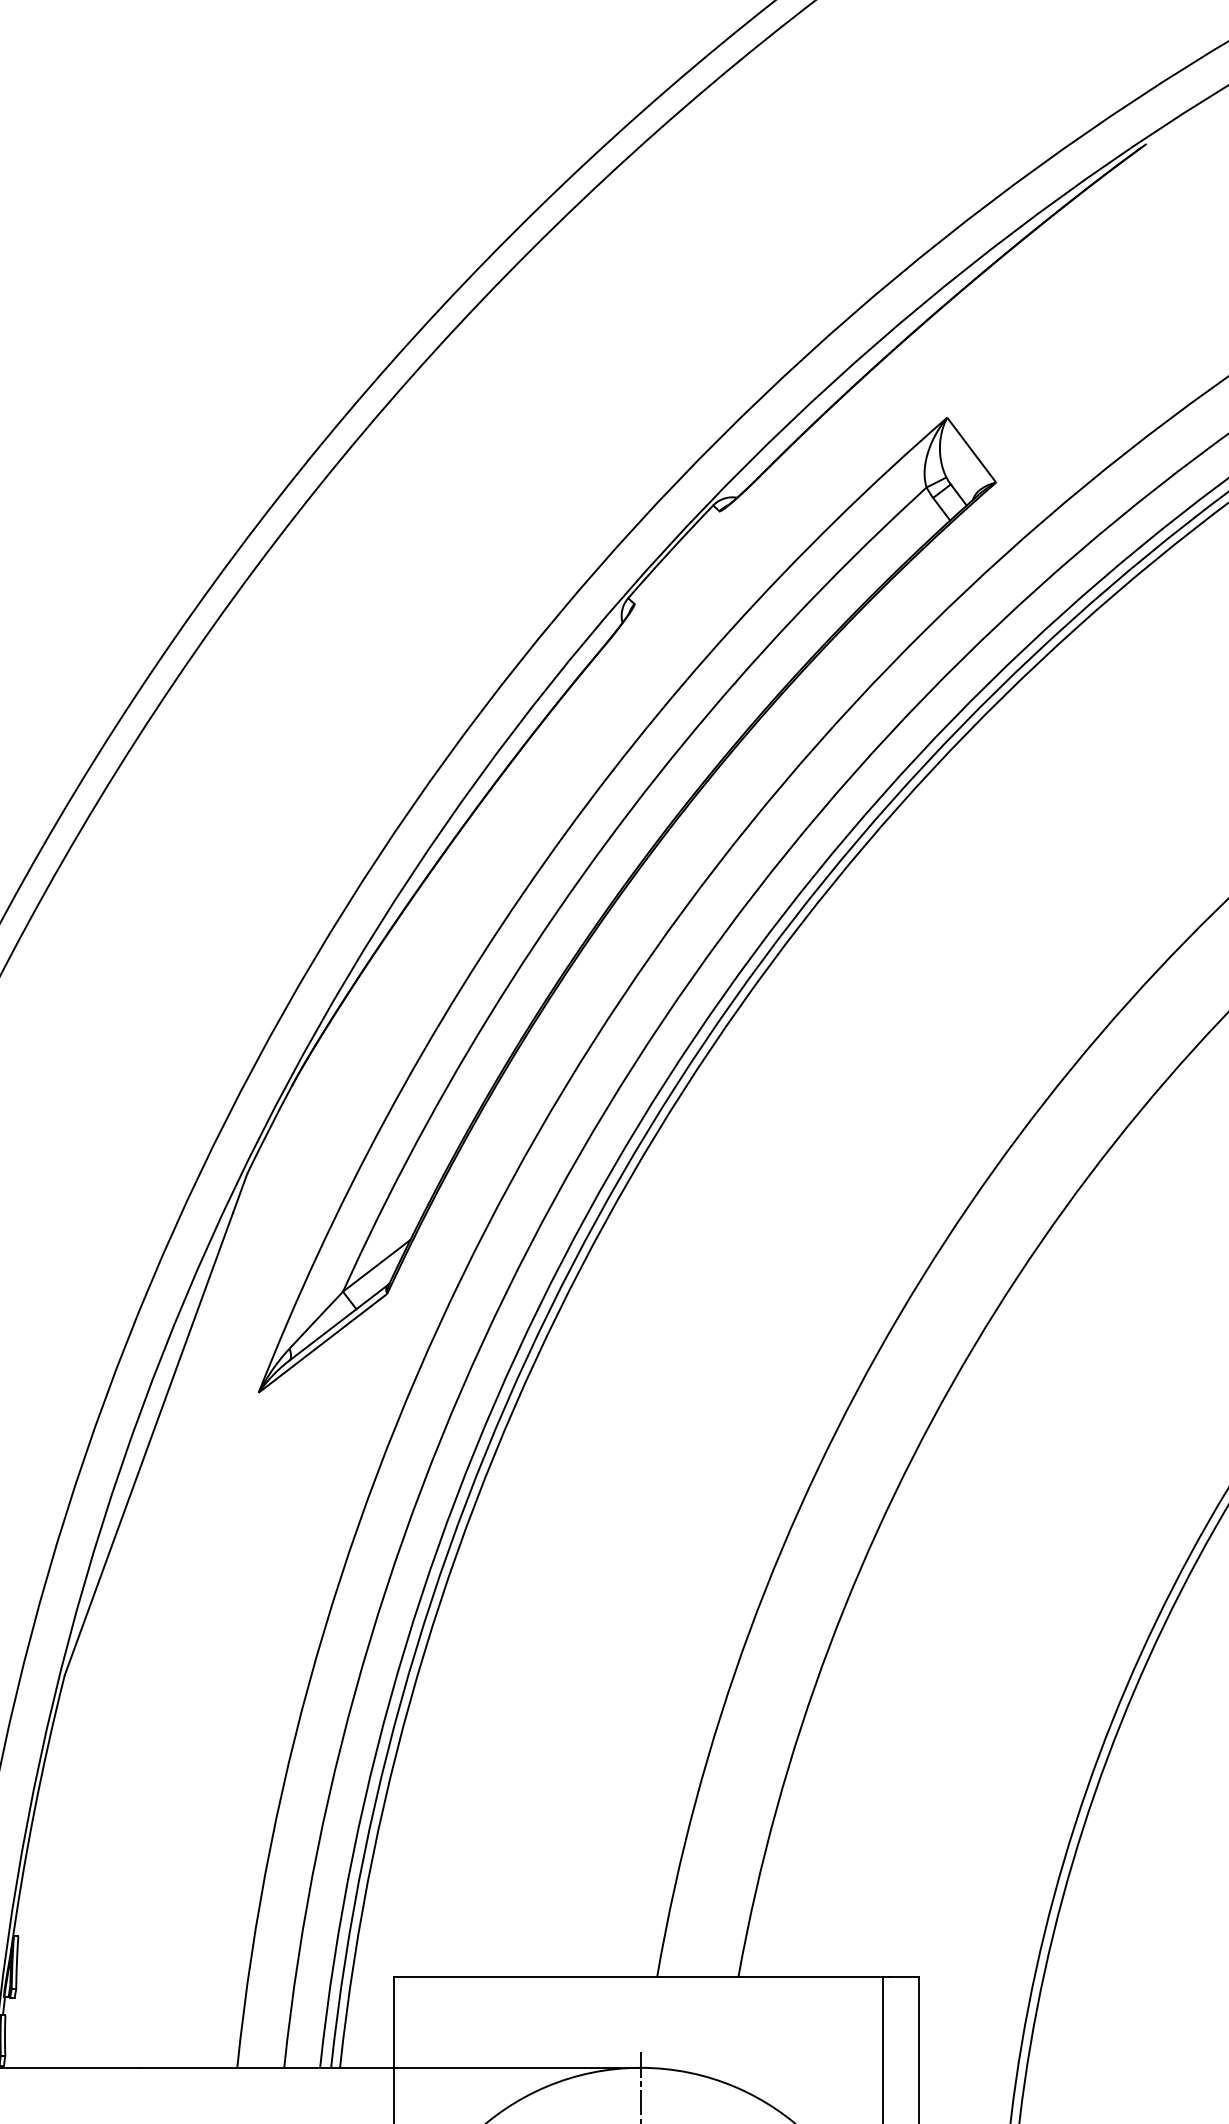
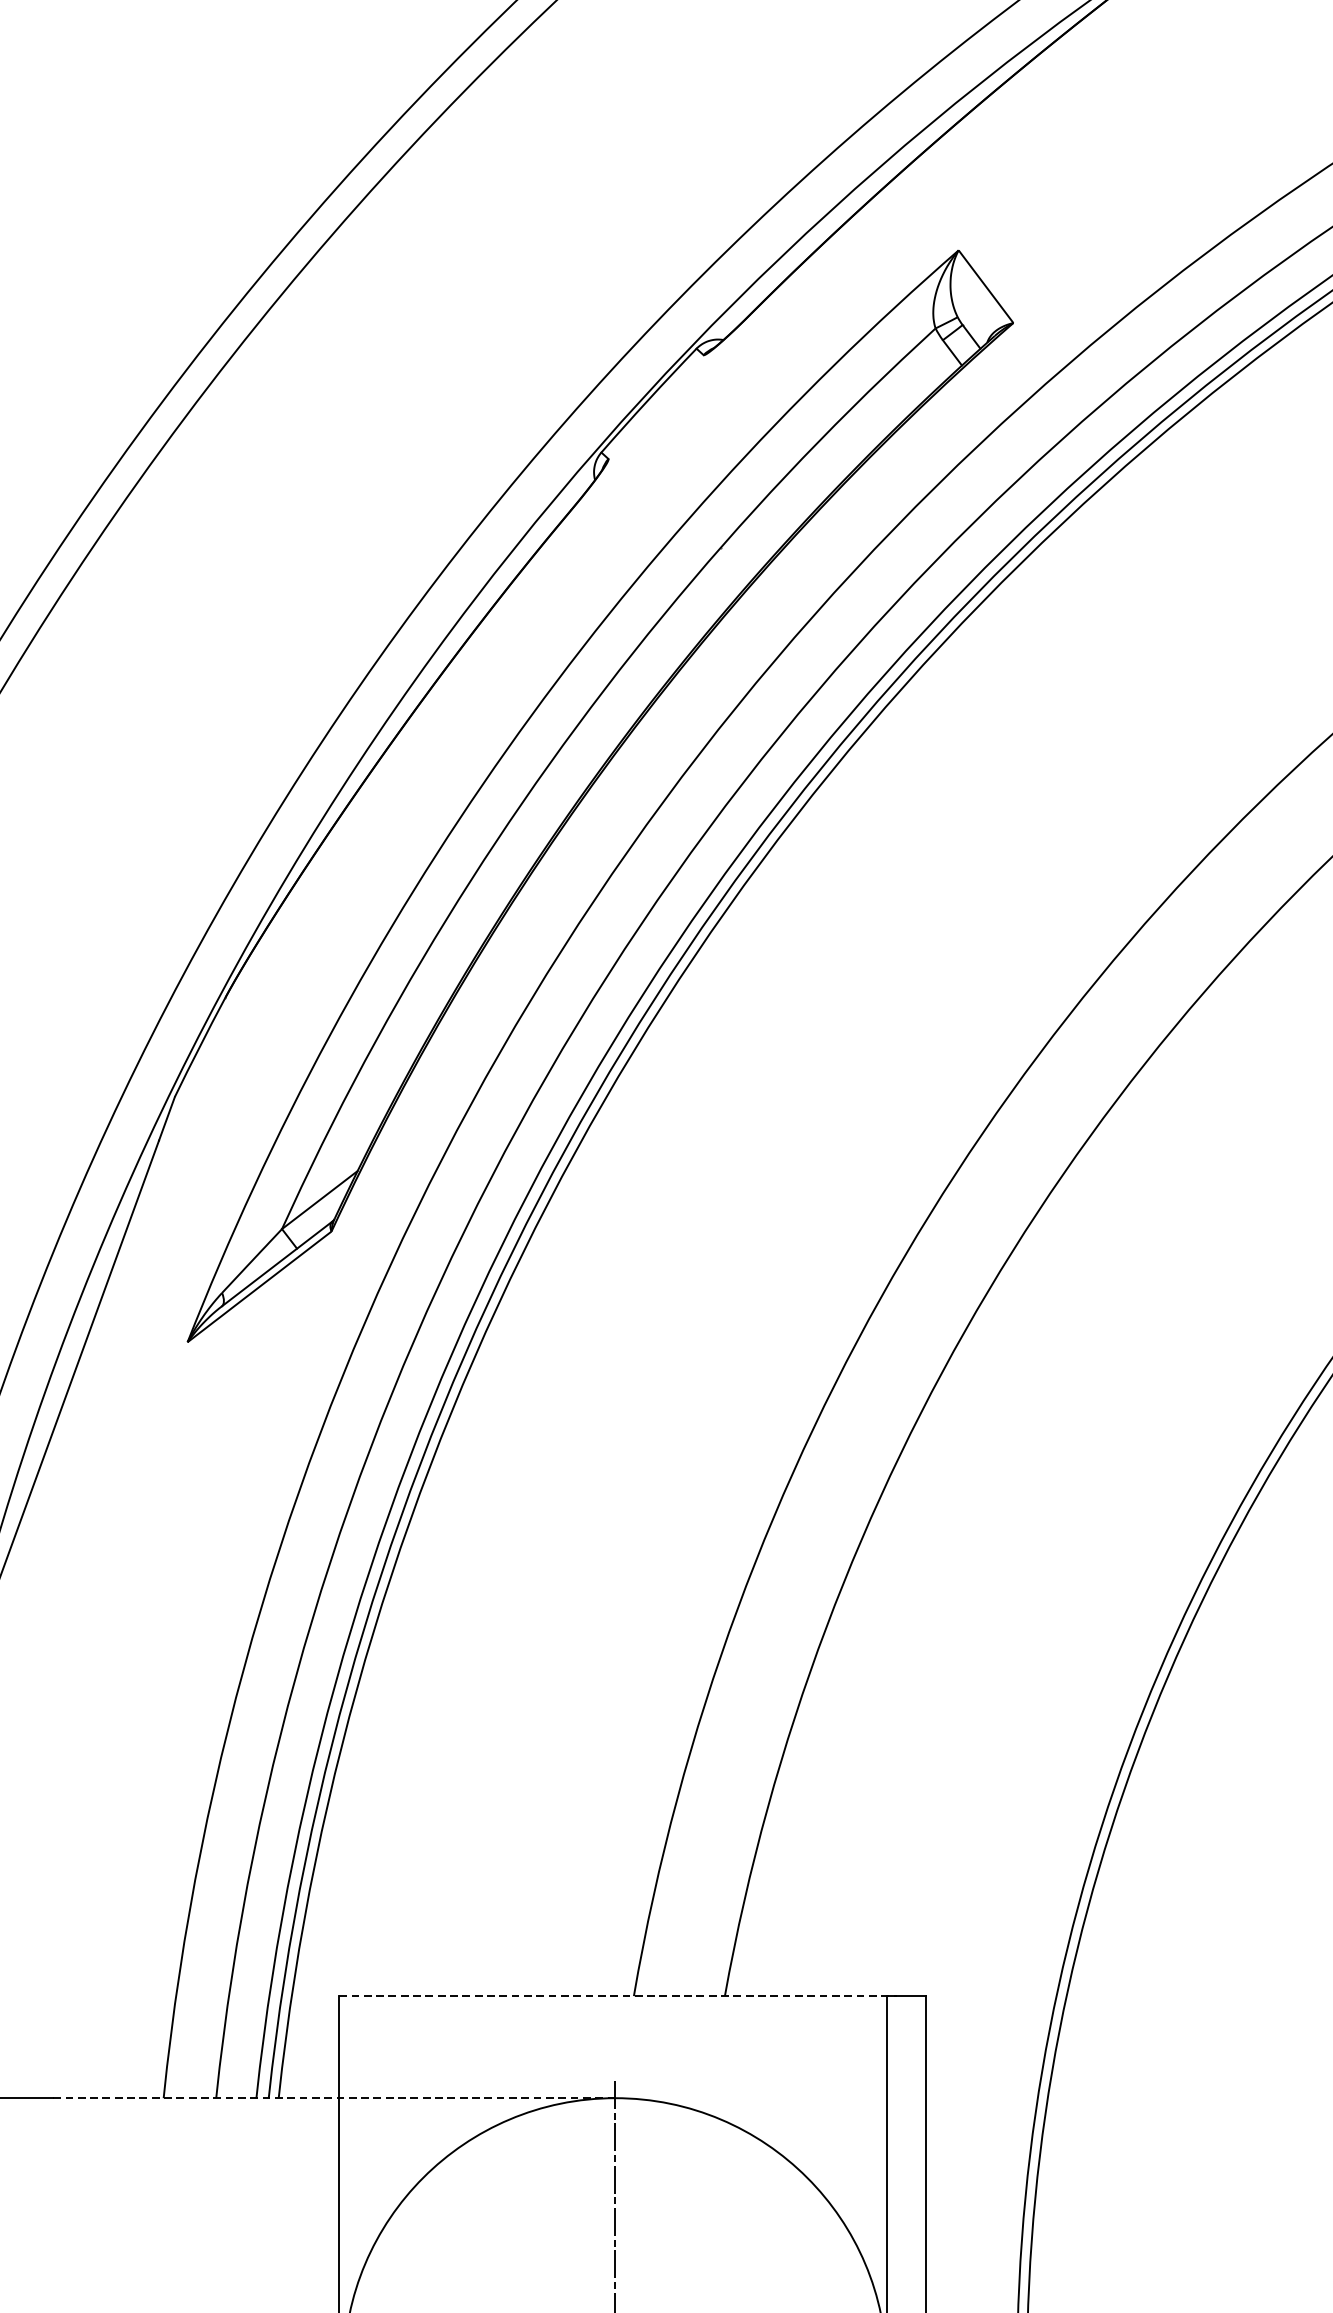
line: (642, 1976) -> (617, 1995), solid -> dashed
line: (389, 2067) -> (334, 2097), solid -> dashed

